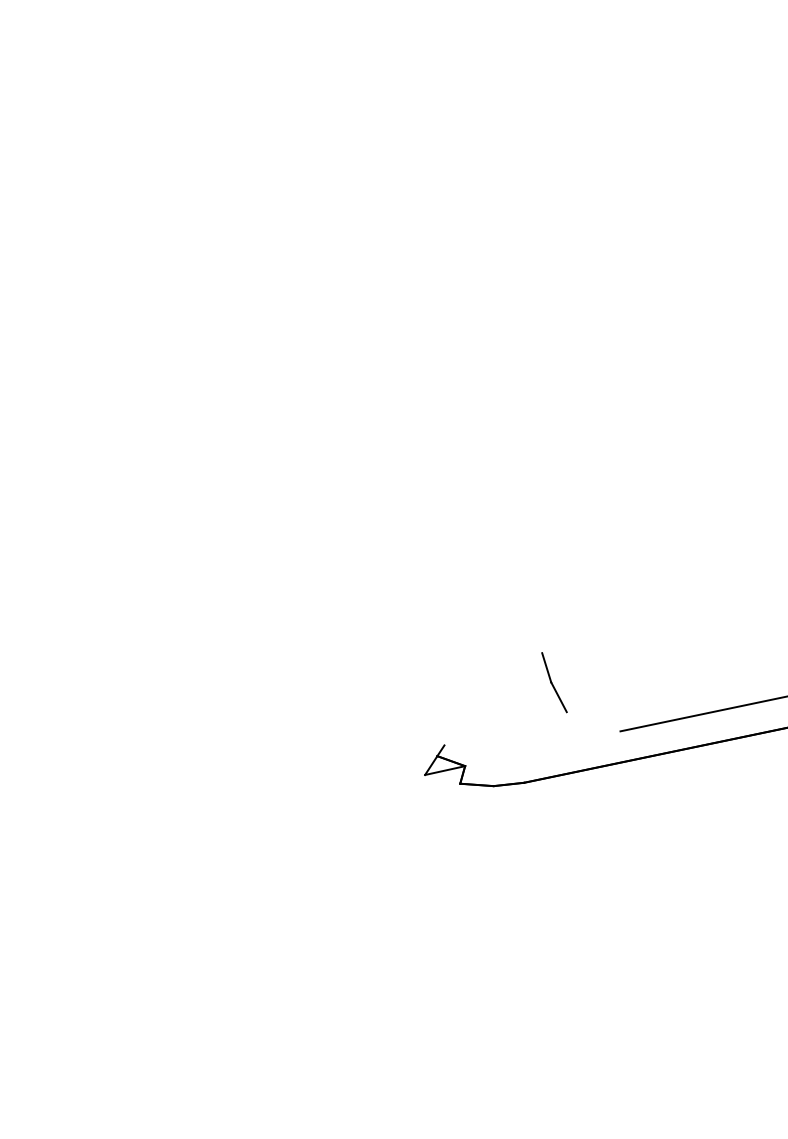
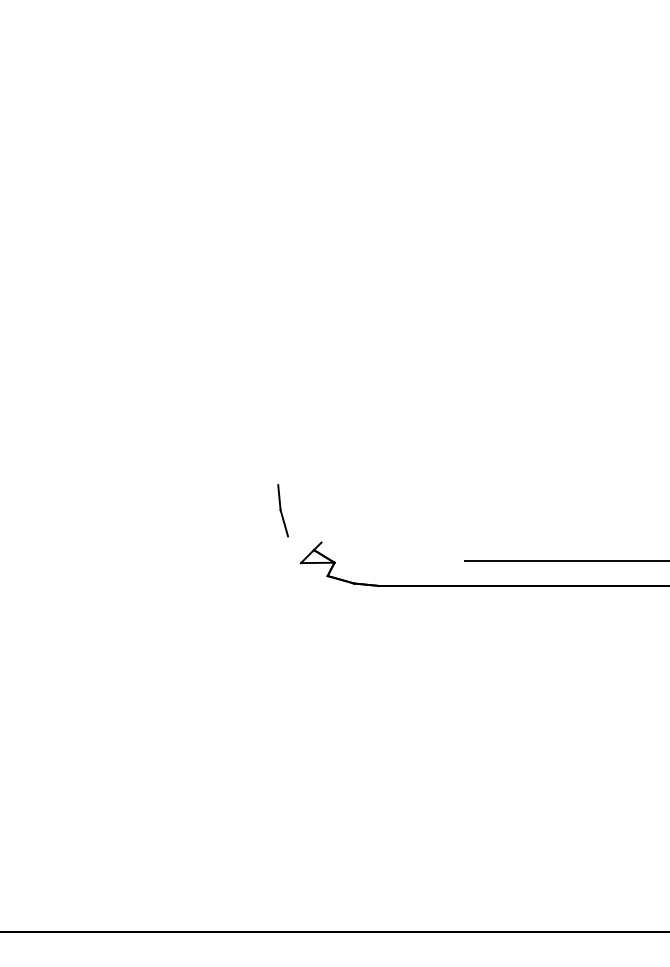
part: (553, 682) -> (282, 510), moved

